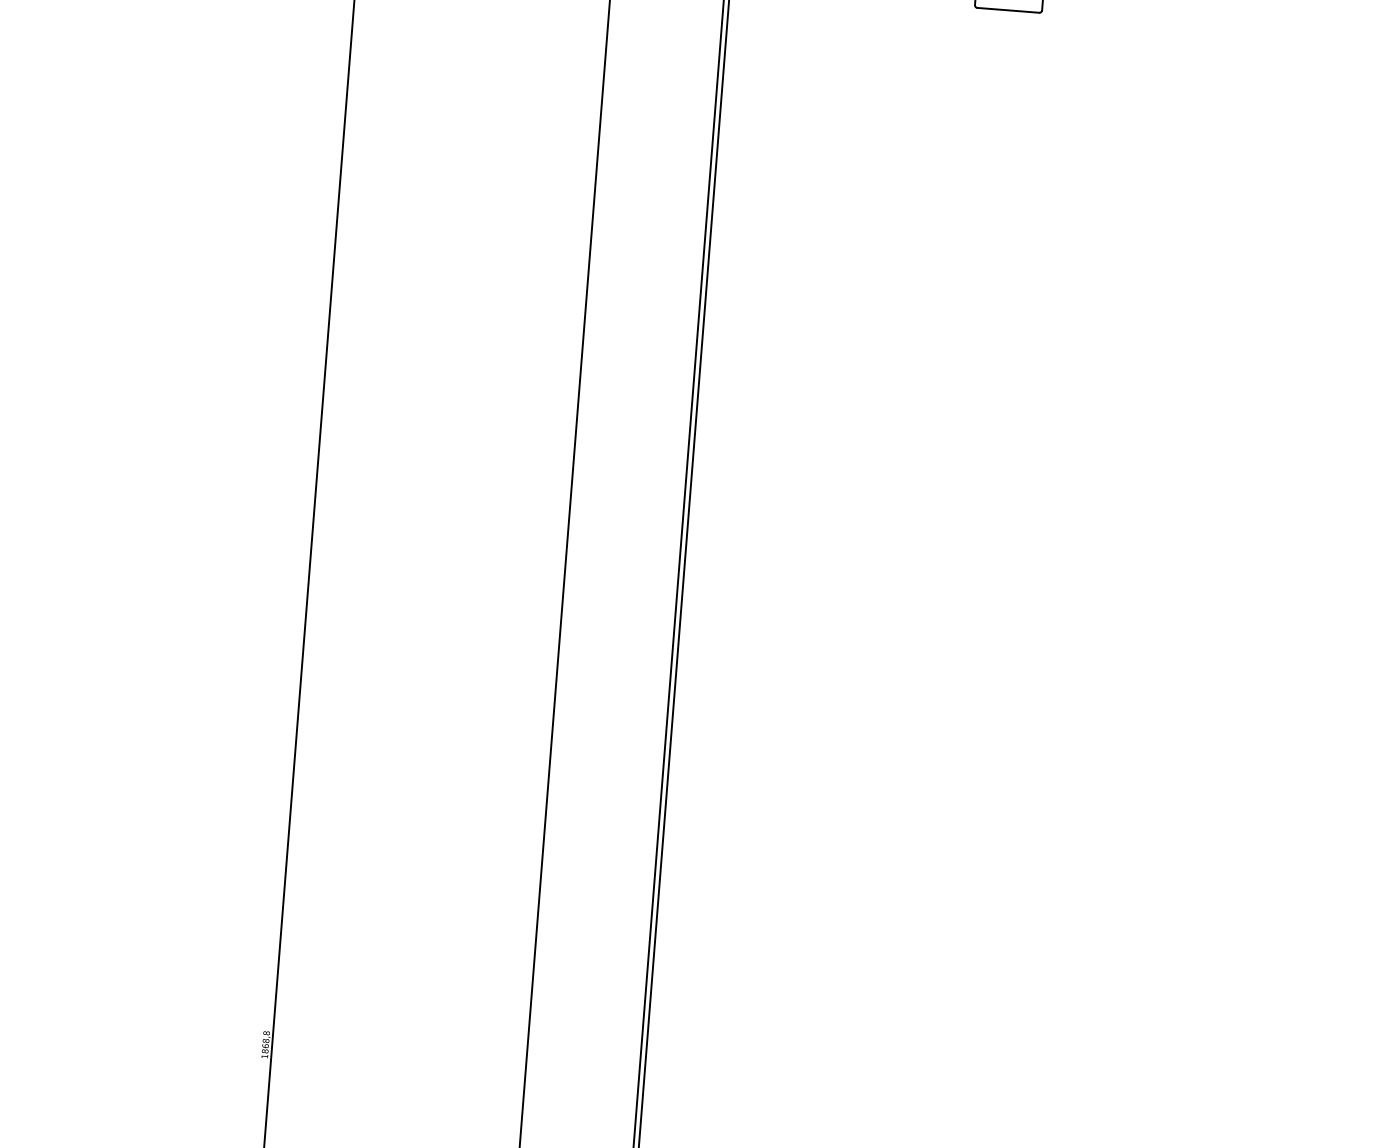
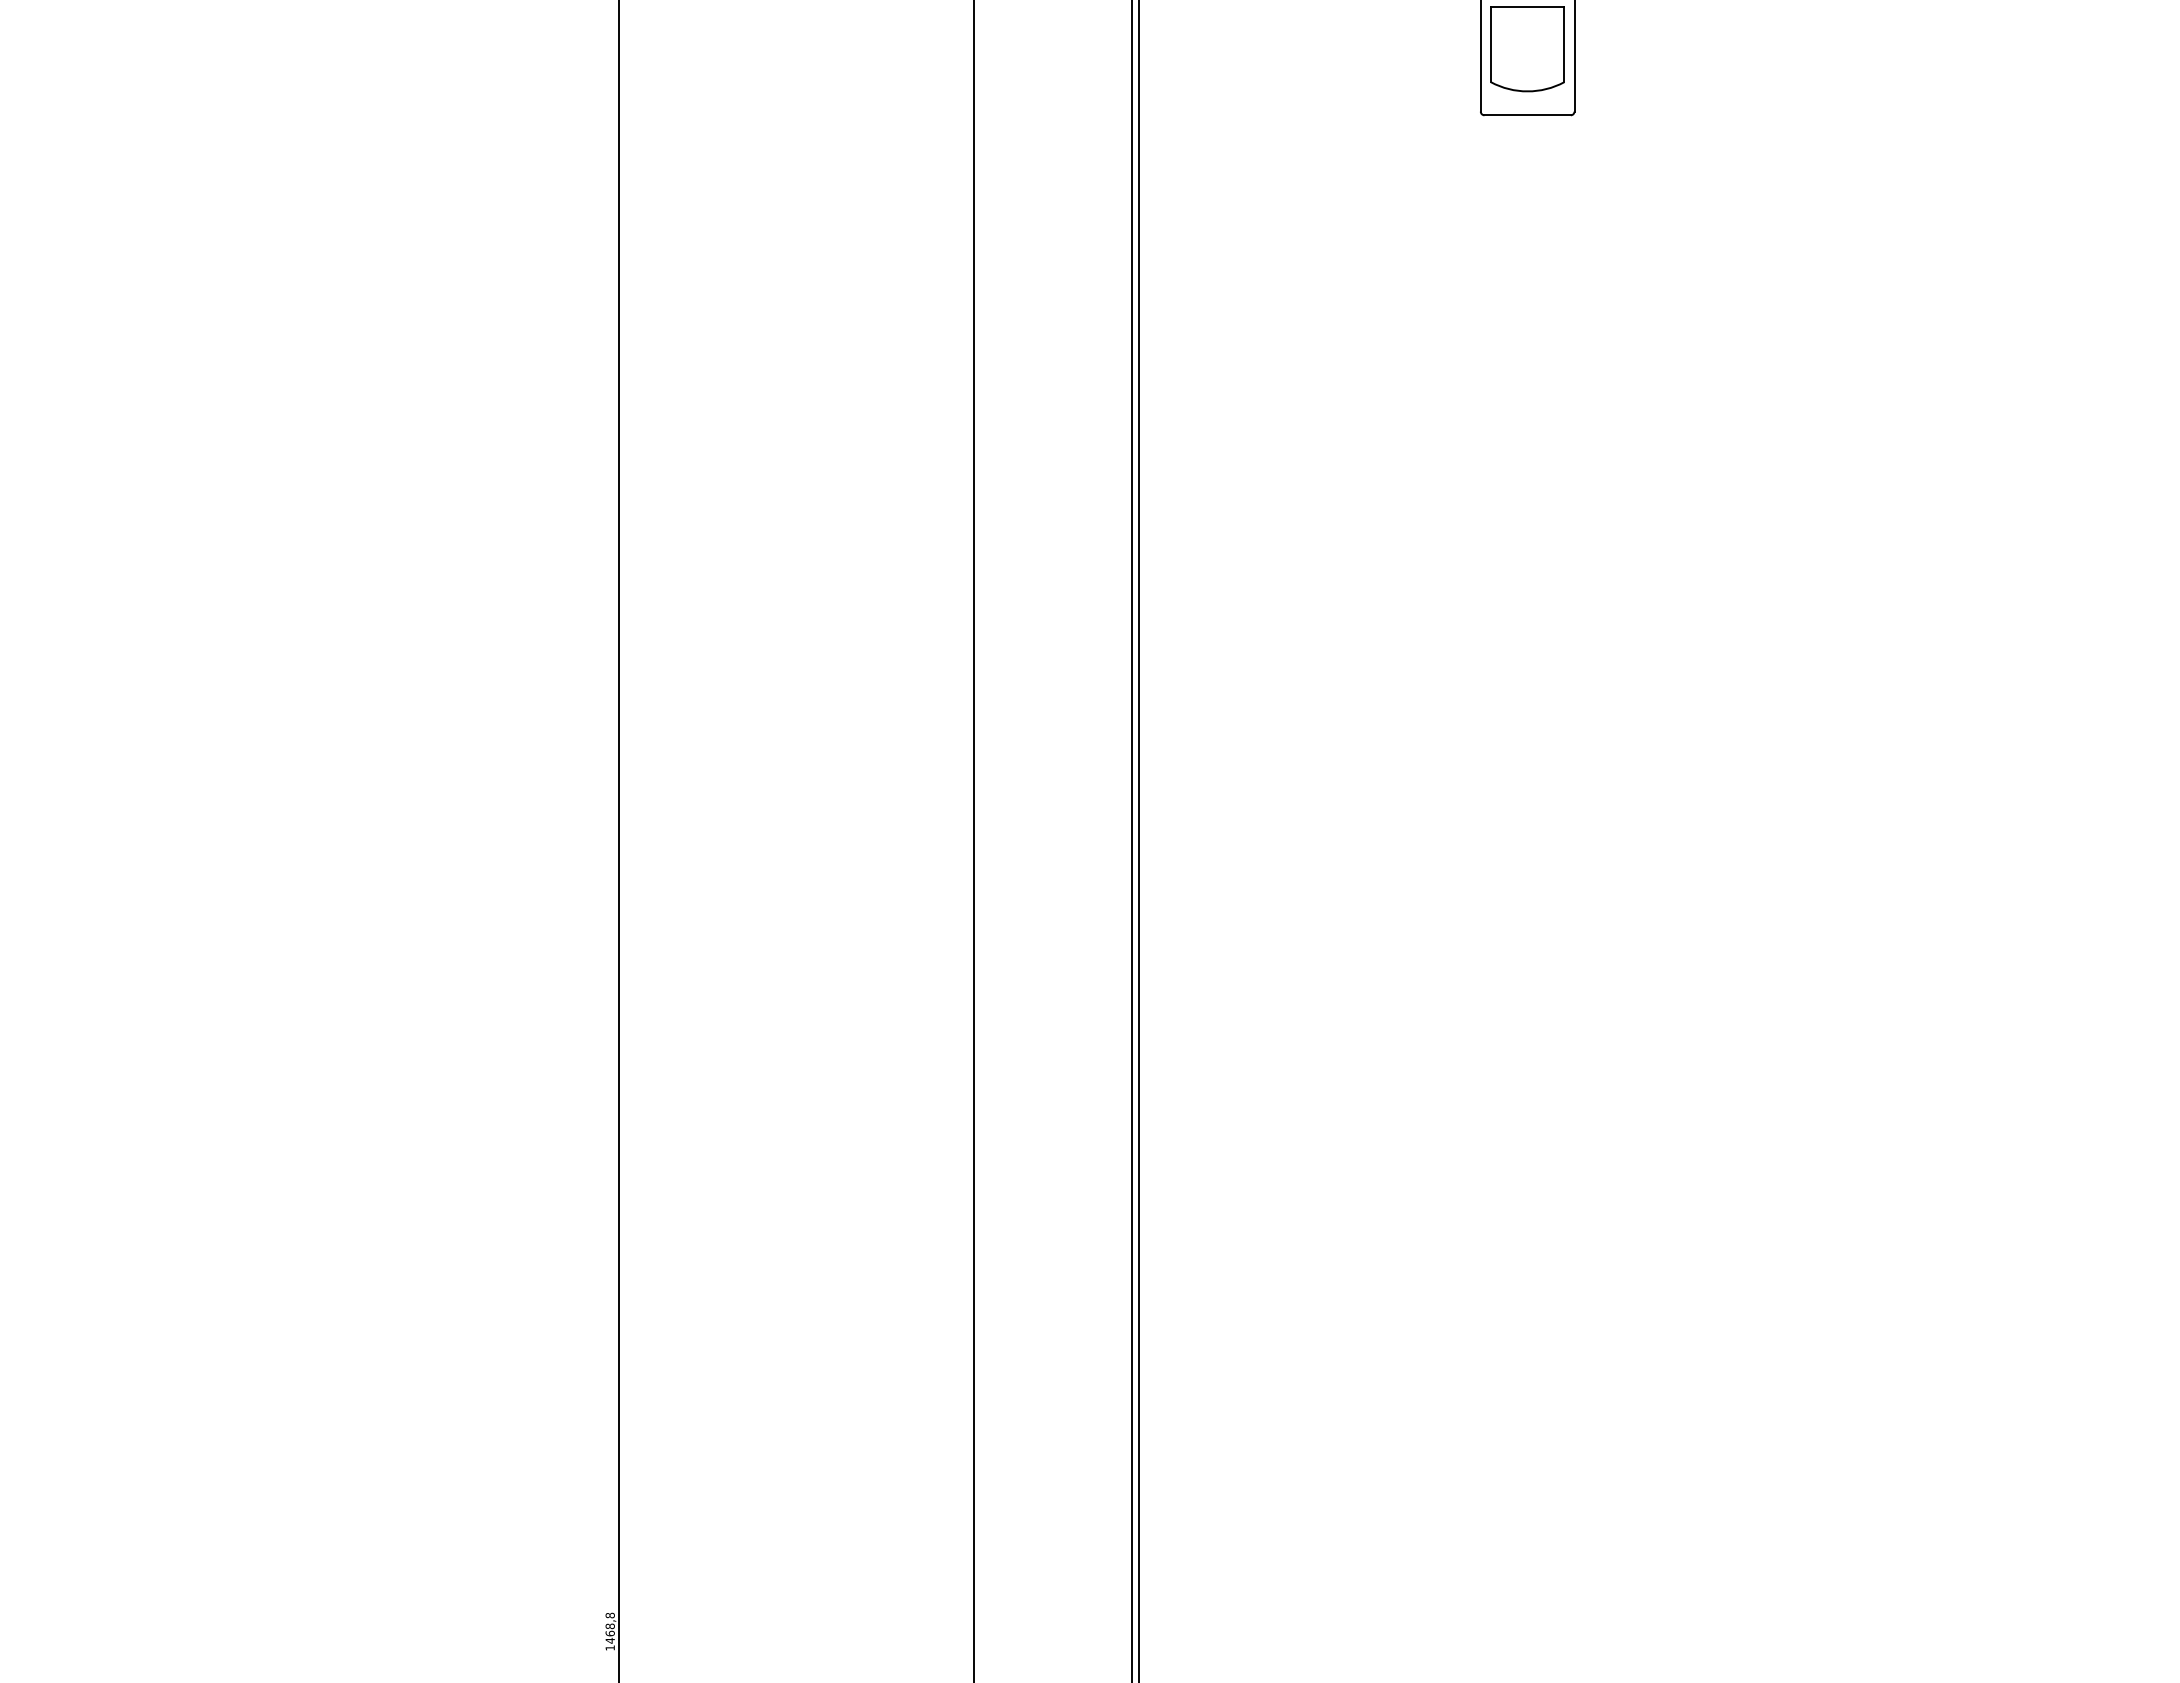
text: (264, 1051) -> (609, 1640), 1868,8 -> 1468,8

